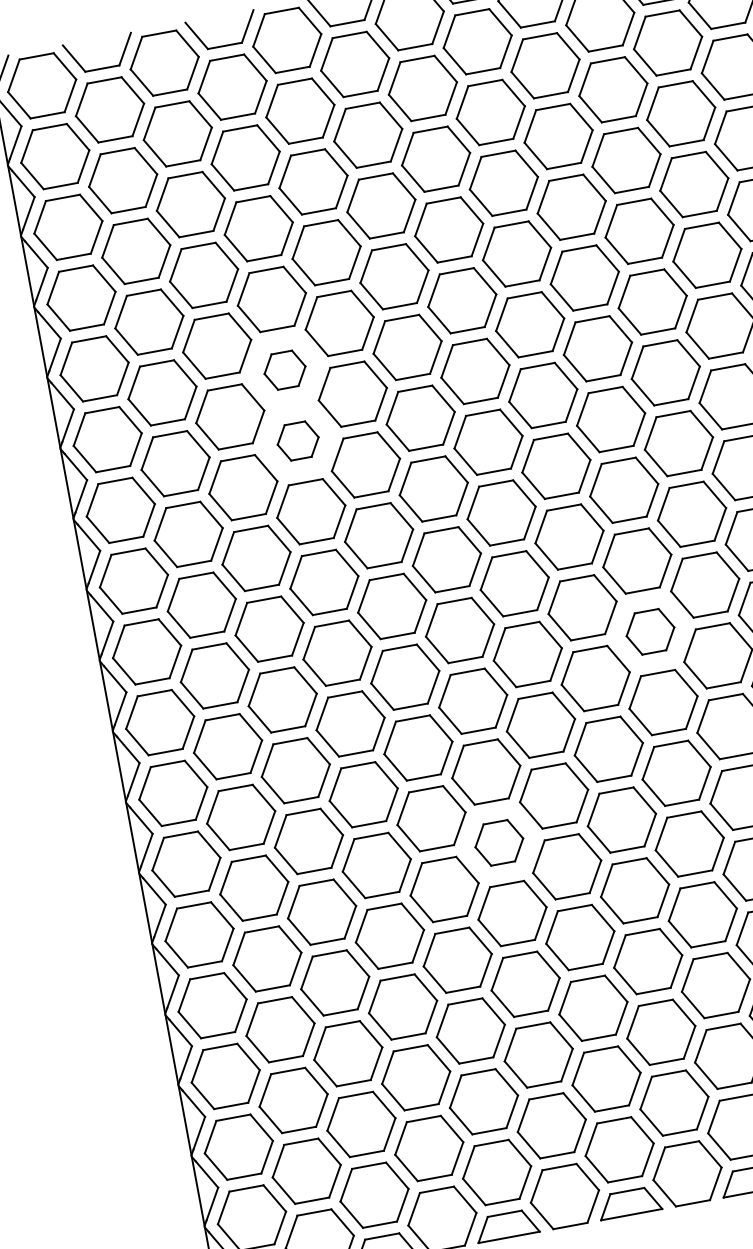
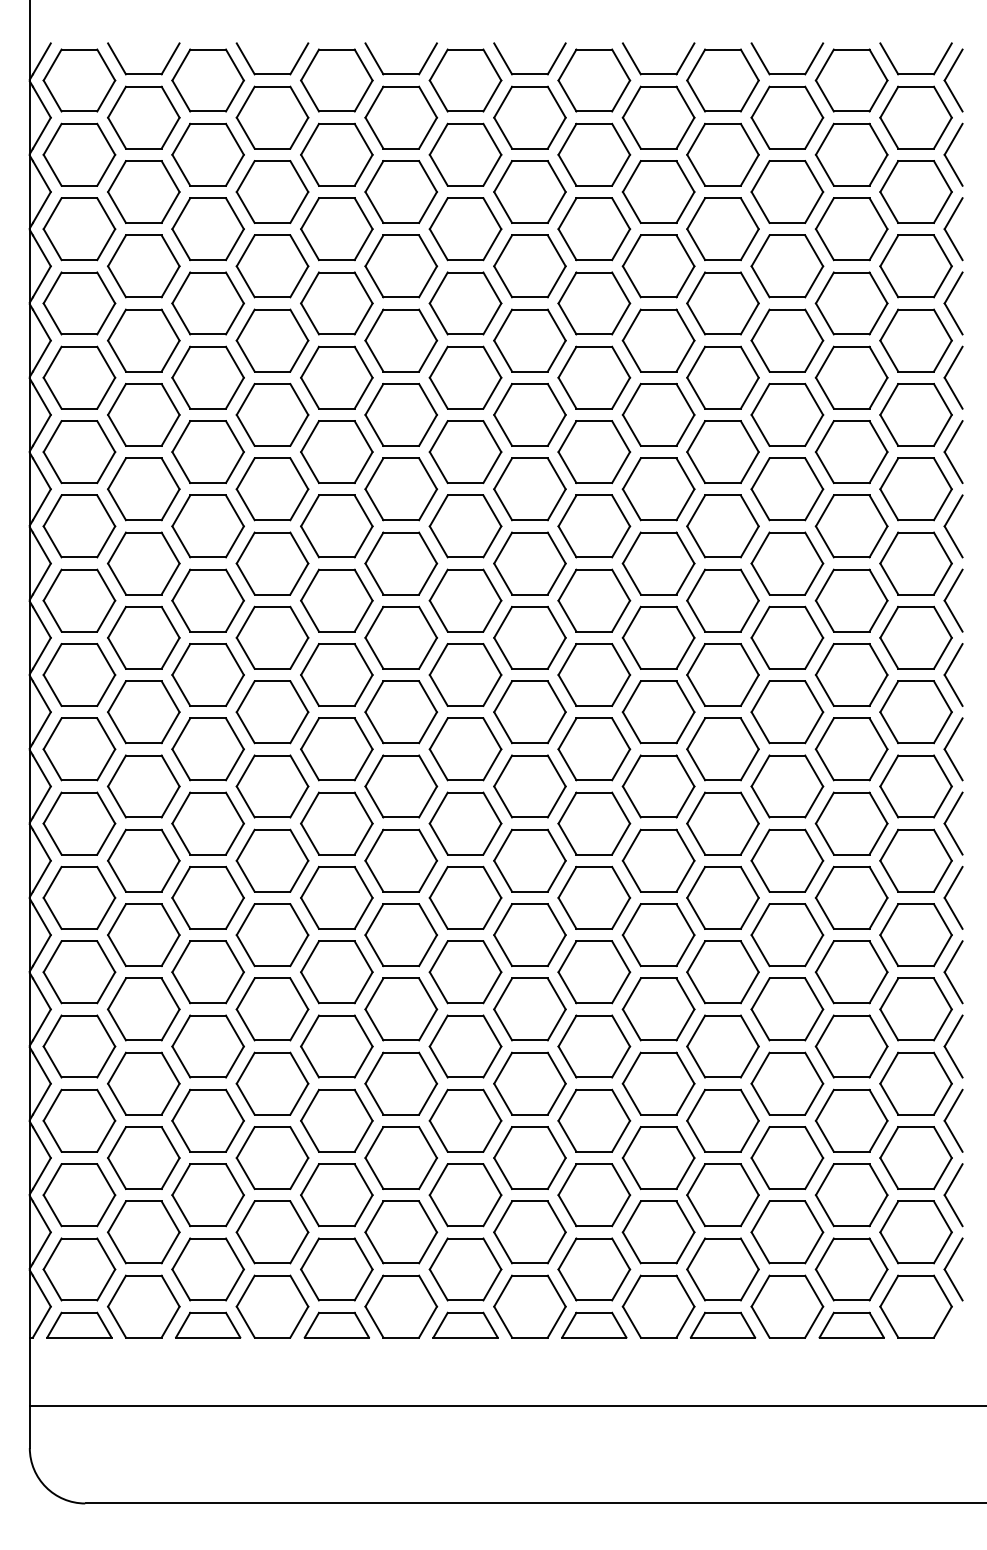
part: (284, 369) -> (272, 414), size x1.67
part: (298, 441) -> (272, 489), size x1.67
part: (650, 631) -> (594, 749), size x1.43
part: (498, 843) -> (400, 935), size x1.43

